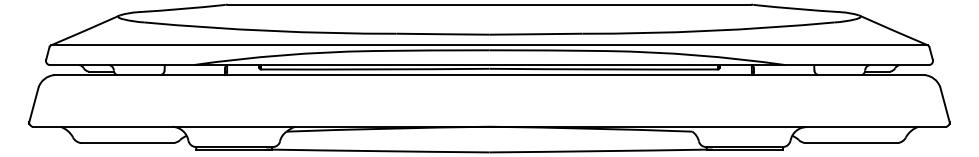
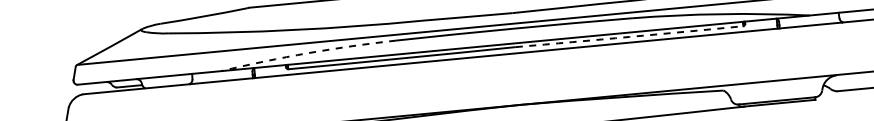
arc: (282, 55) -> (308, 53), solid -> dashed
arc: (603, 69) -> (629, 37), solid -> dashed

